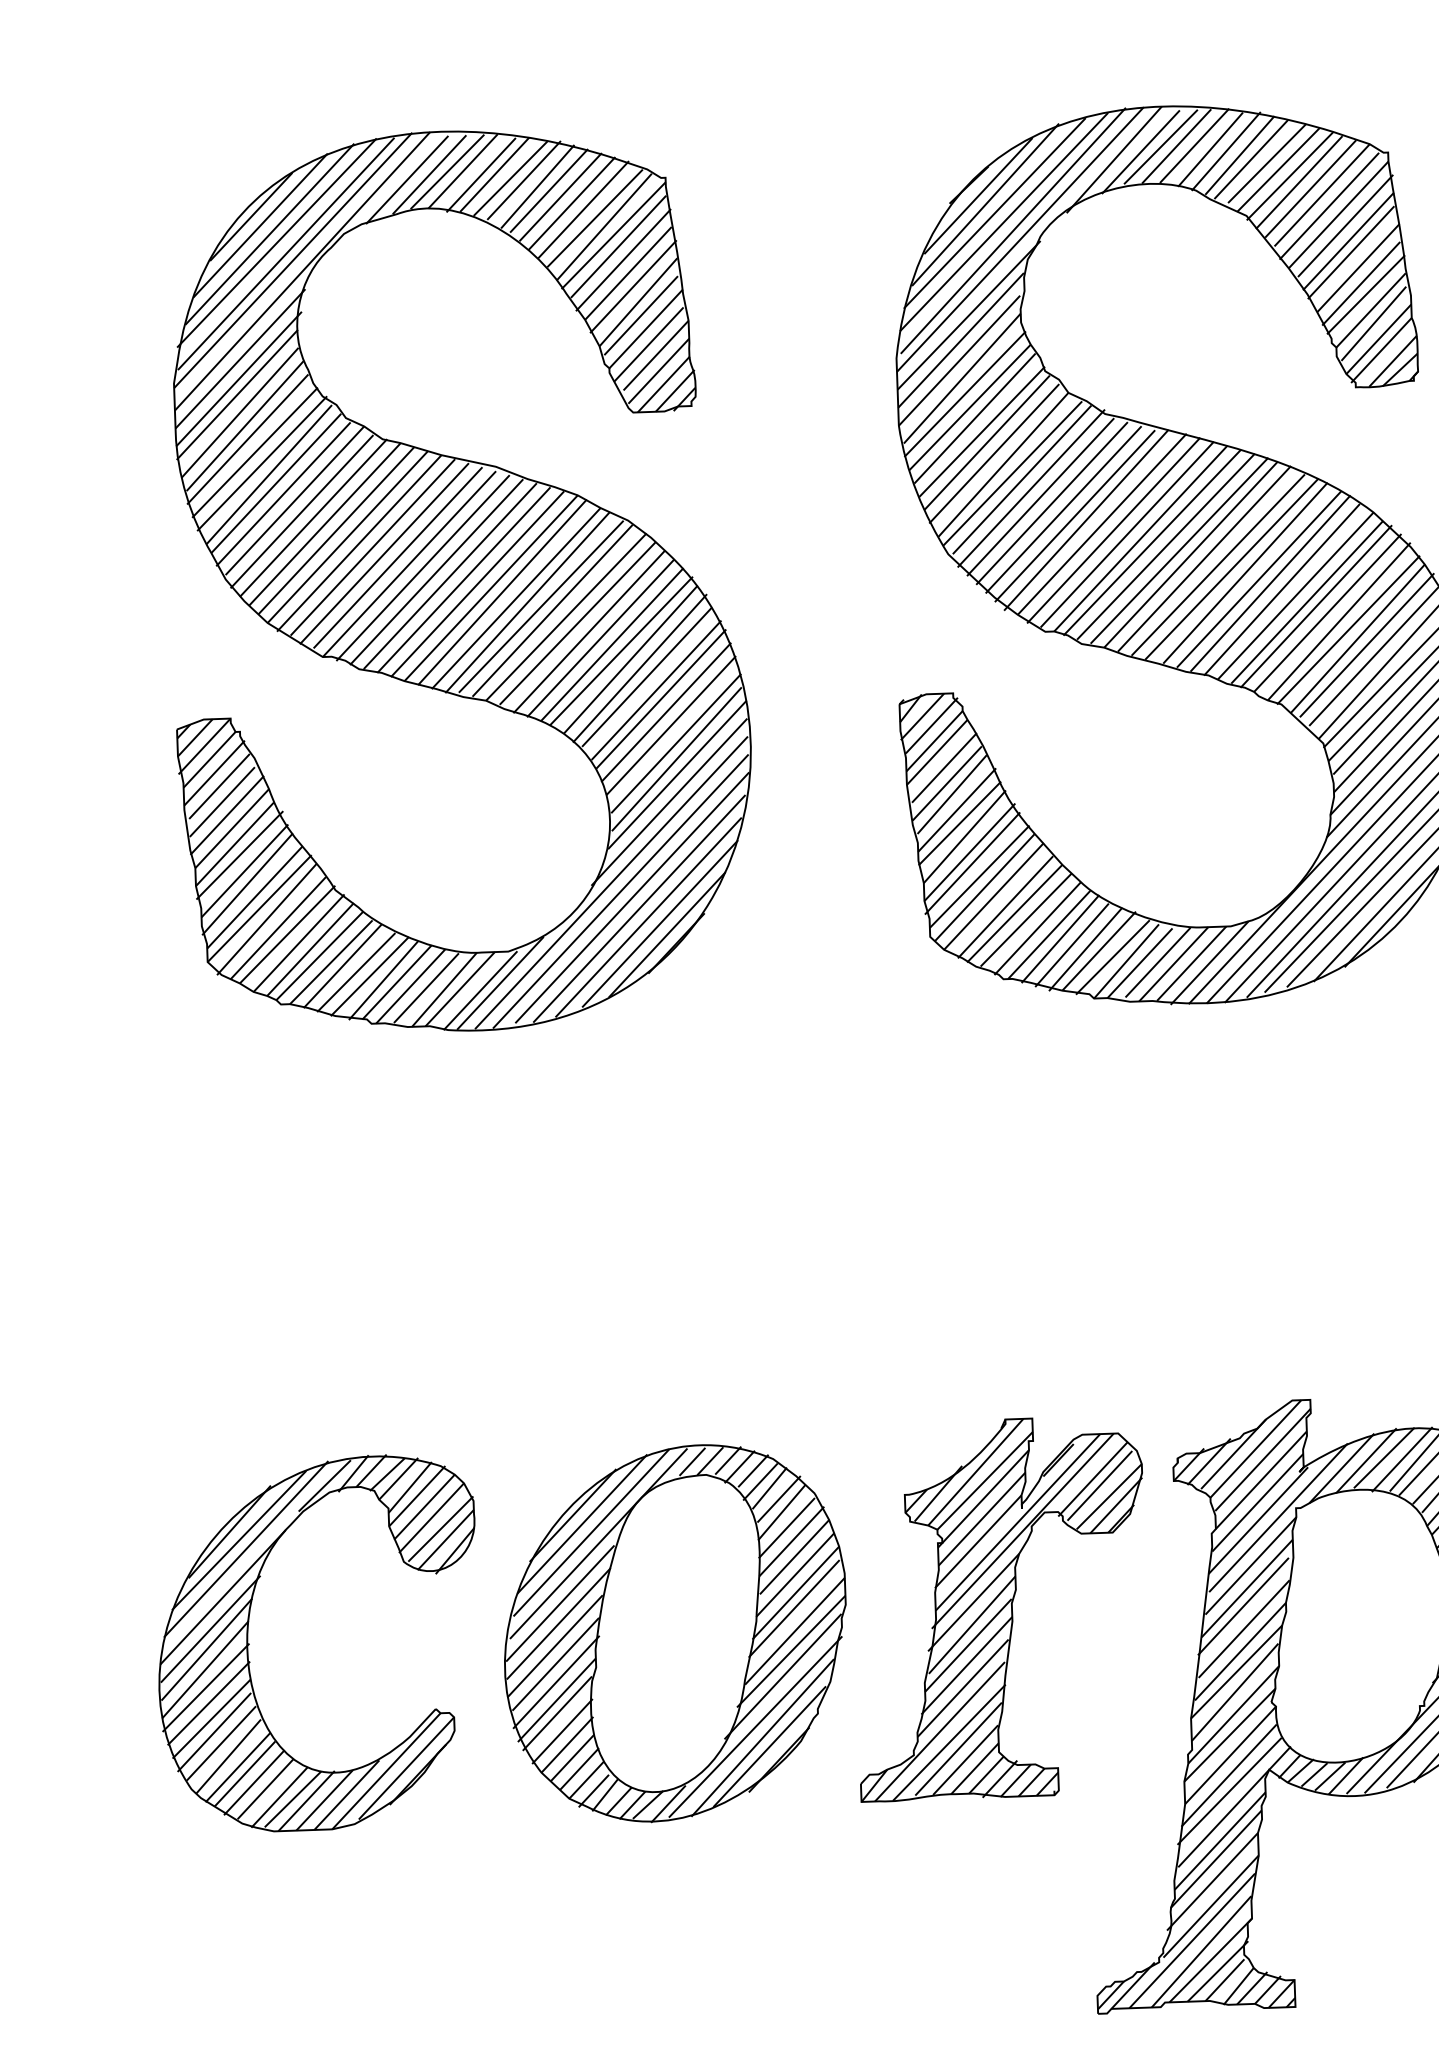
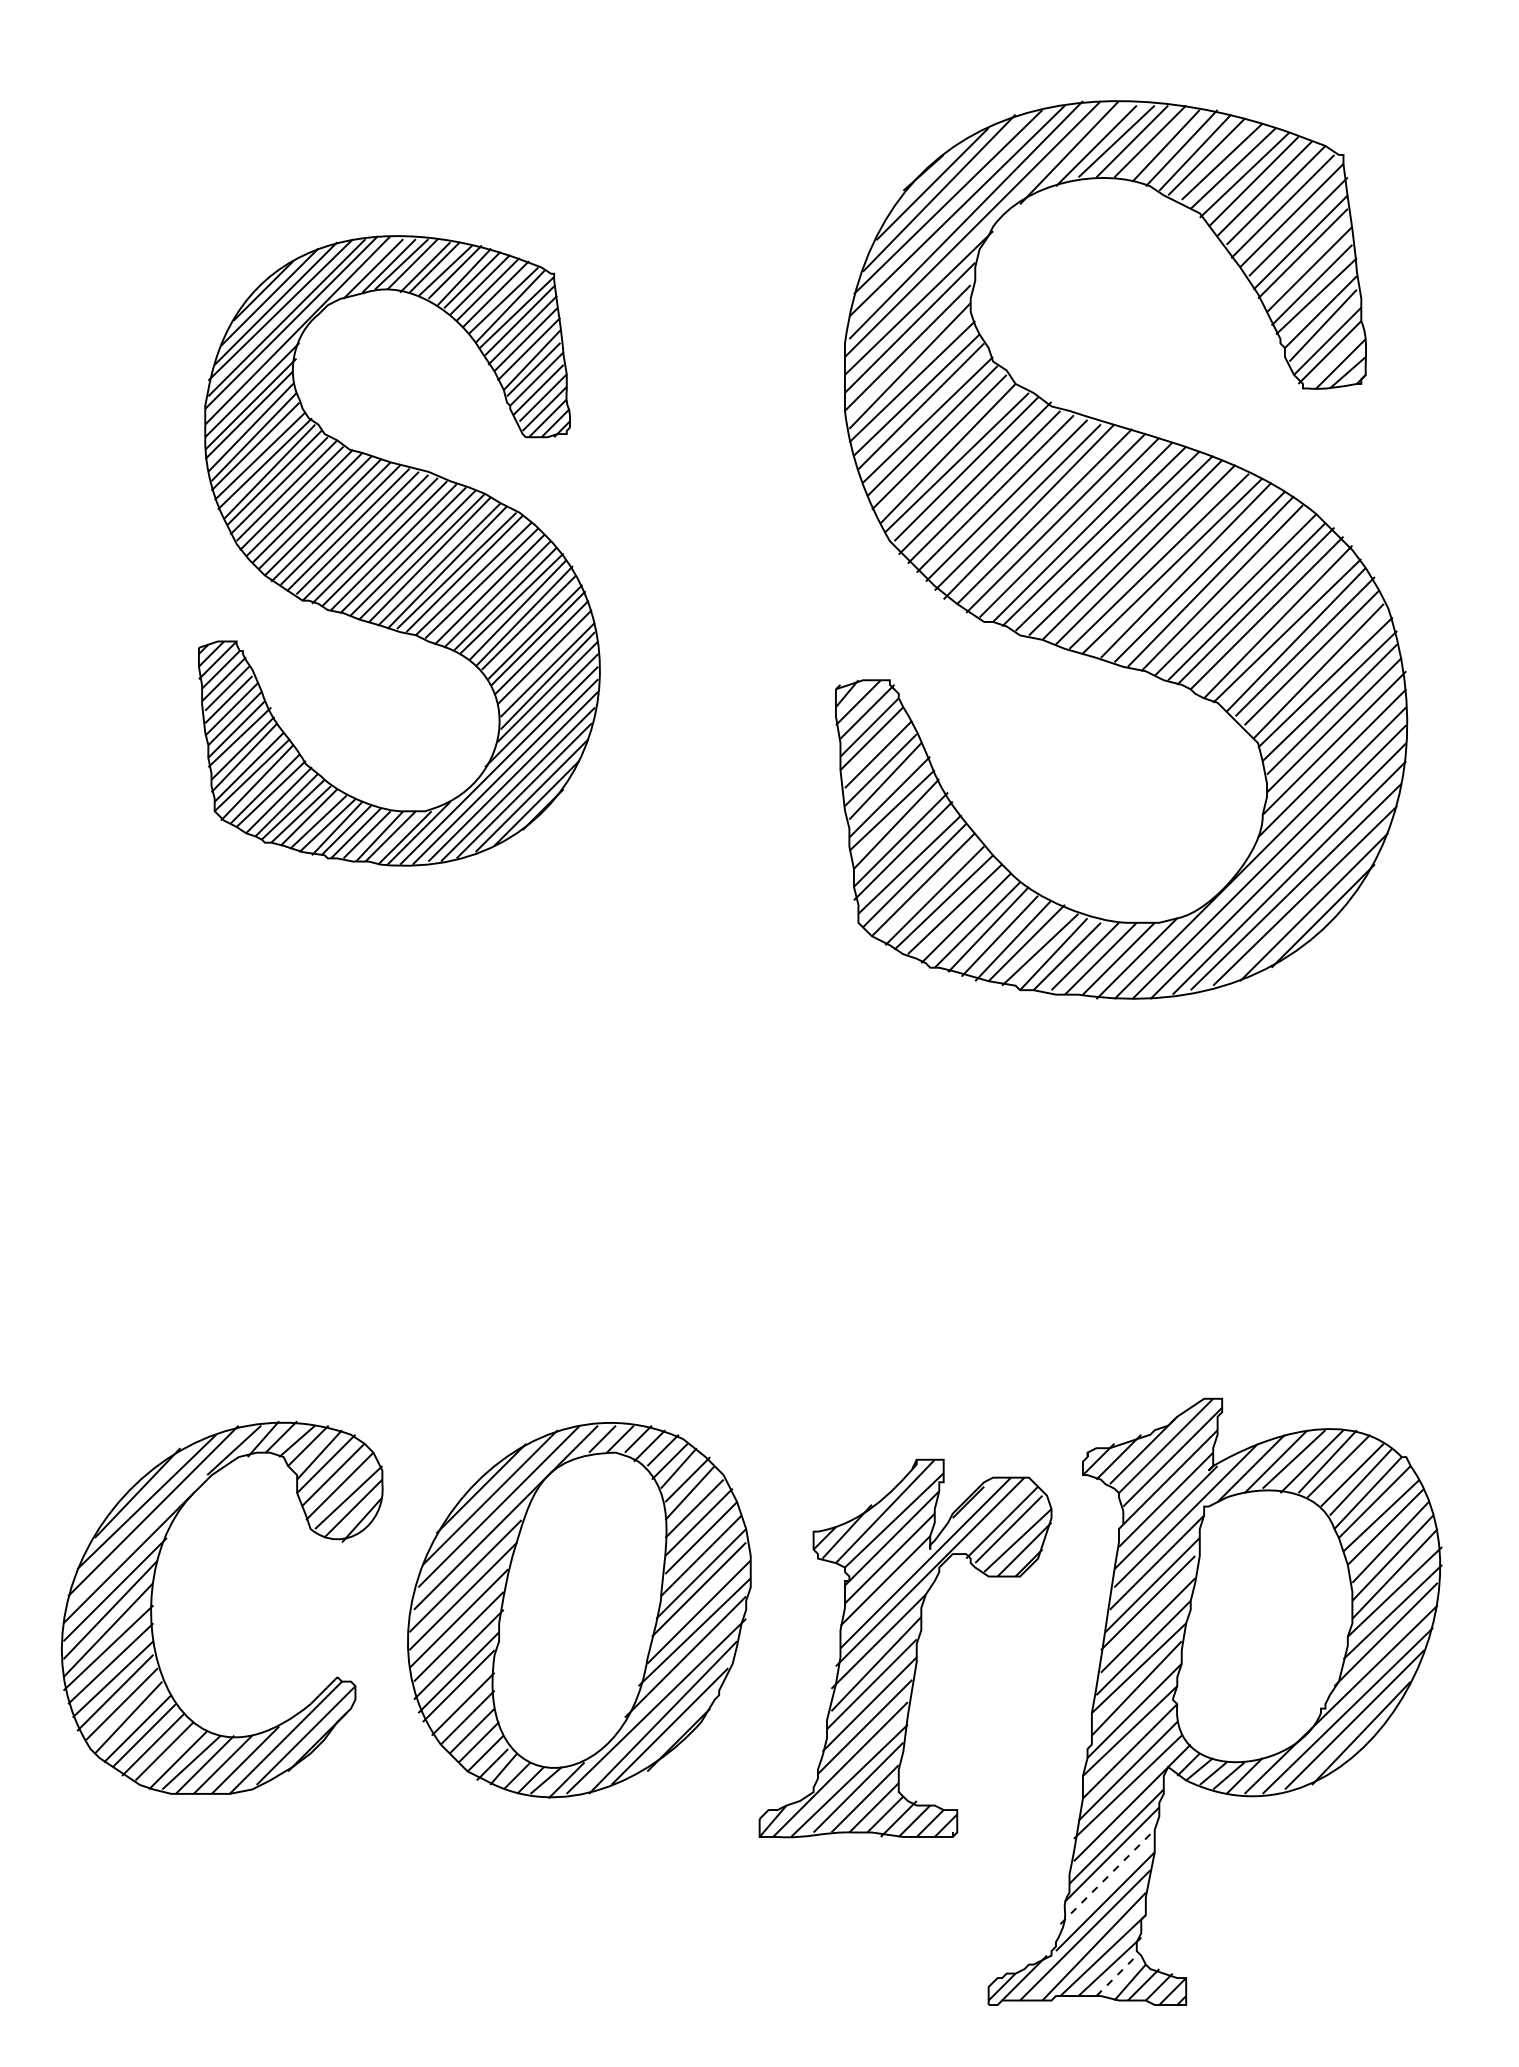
part: (458, 580) -> (399, 550), size x0.7
part: (1000, 1608) -> (905, 1648), moved
line: (1212, 1882) -> (1107, 1877), solid -> dashed
line: (1224, 1979) -> (1116, 1975), solid -> dashed

